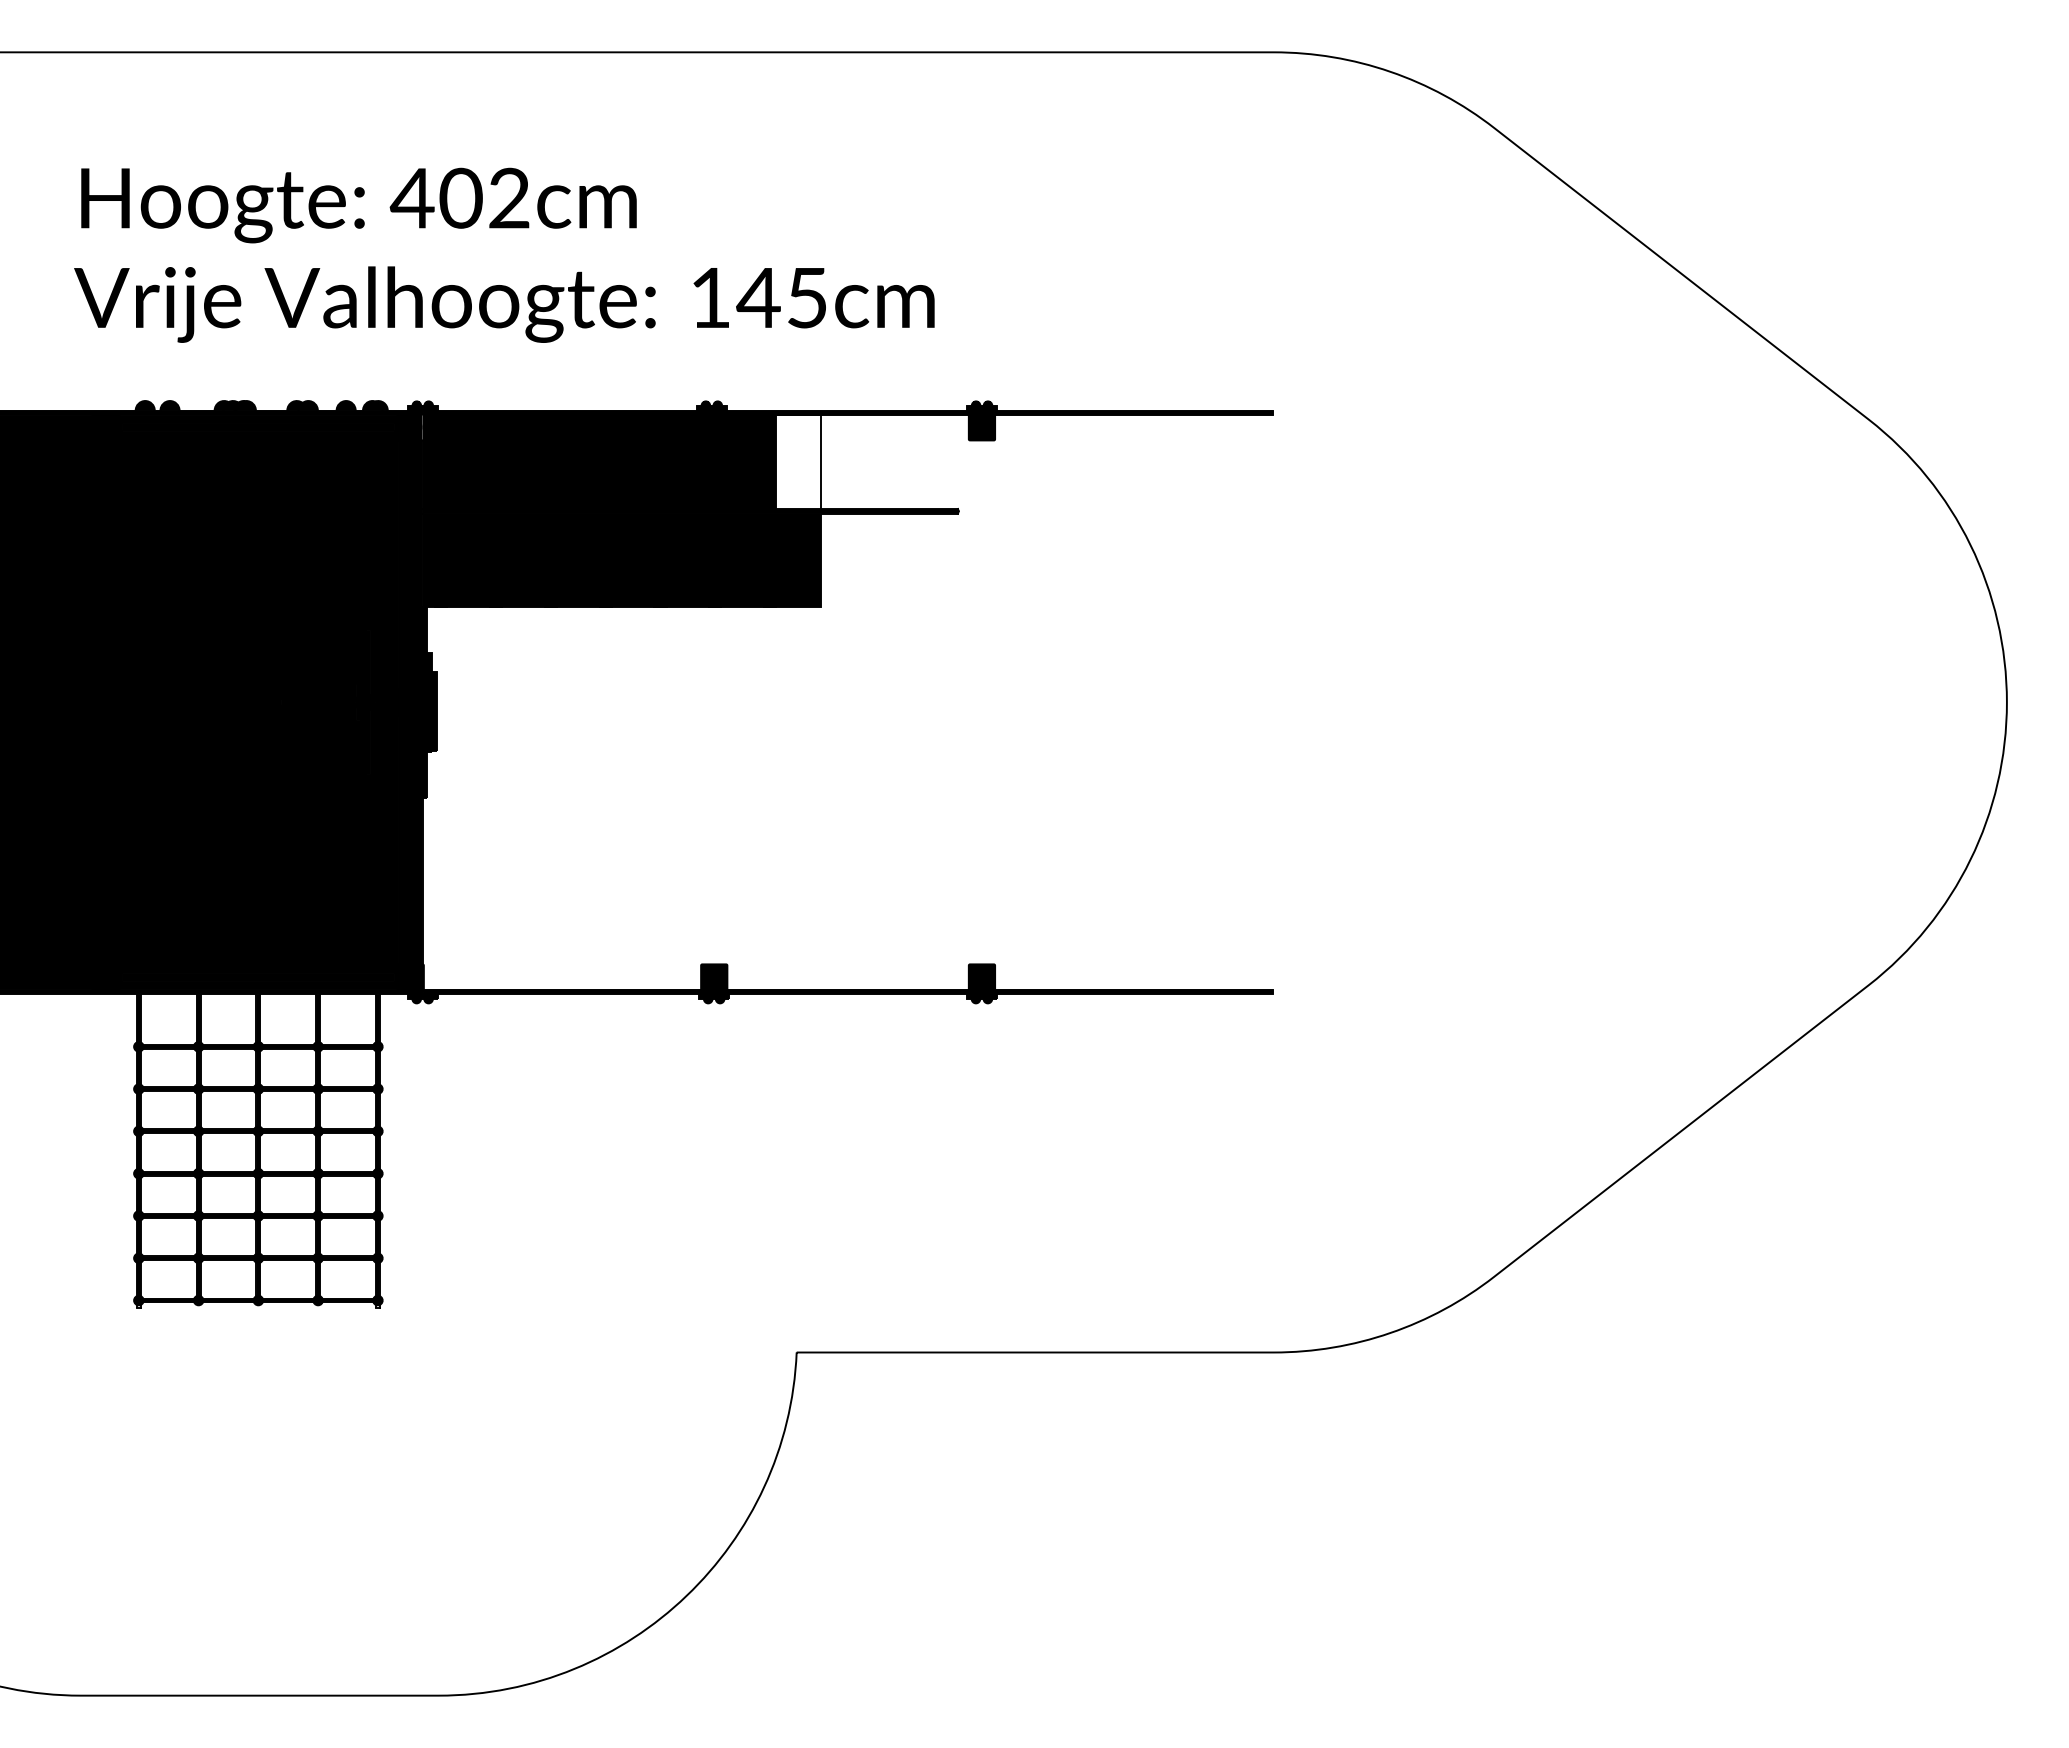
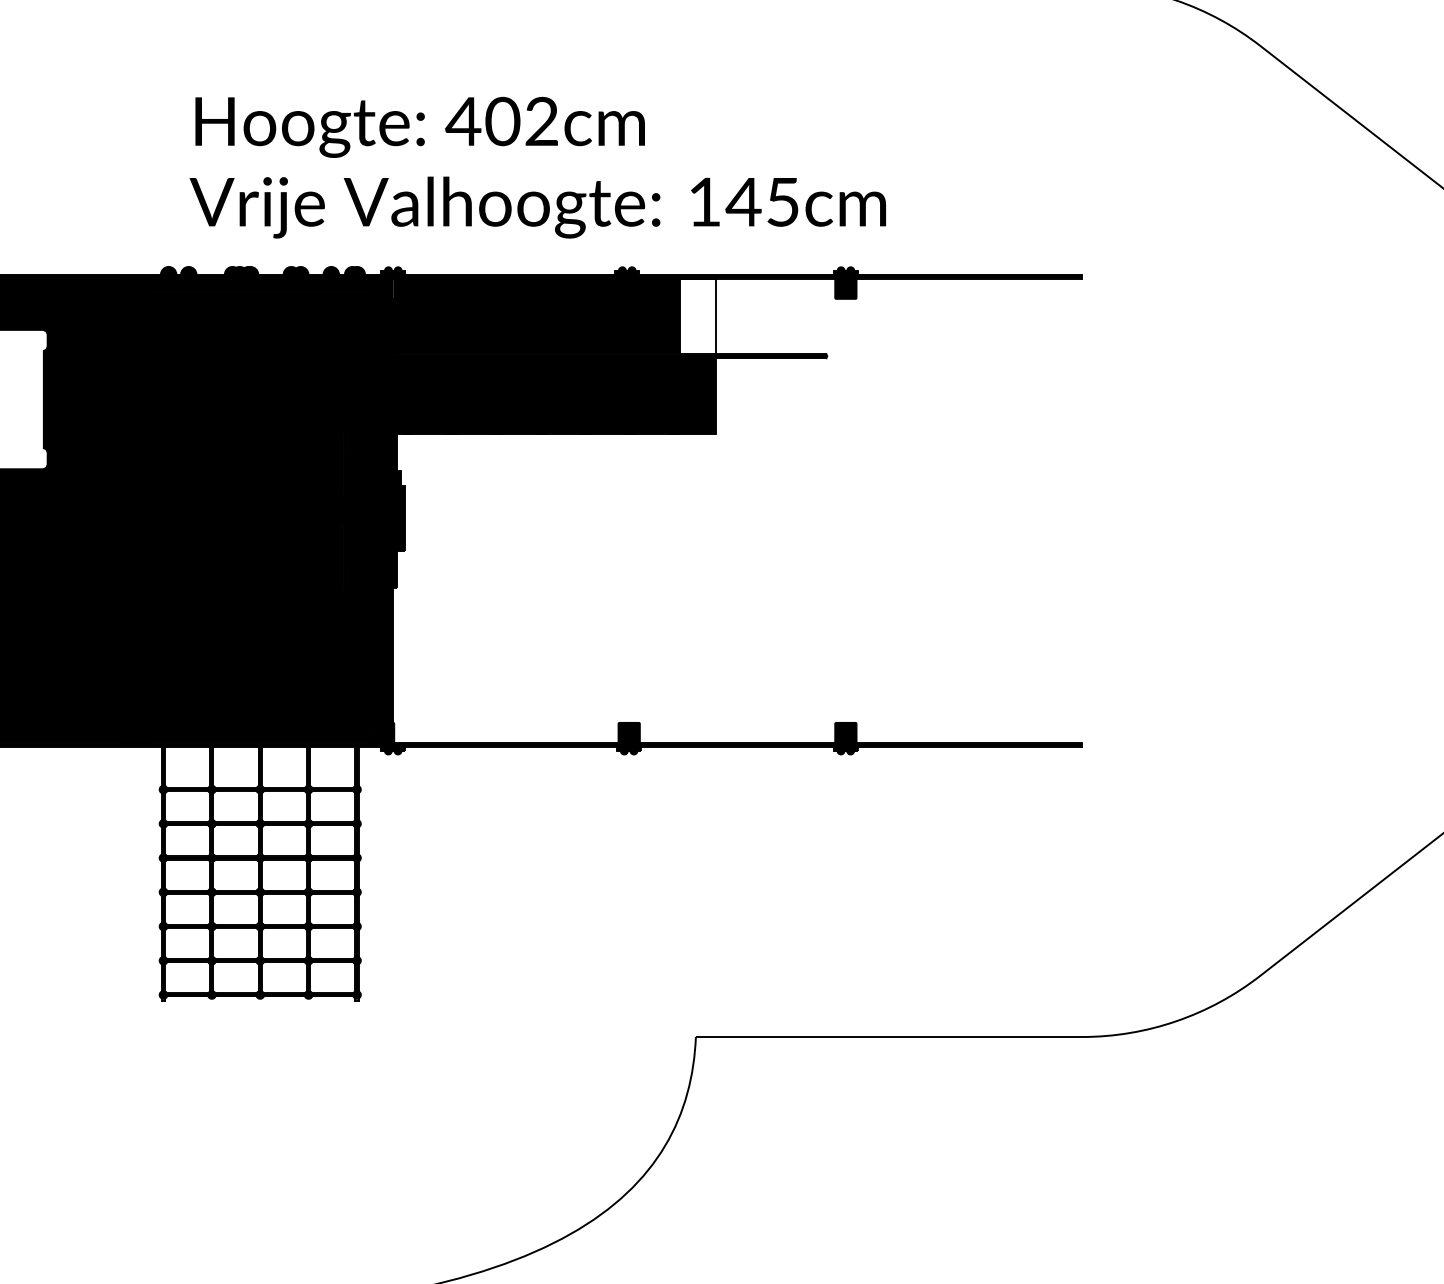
text: (504, 254) -> (537, 167), moved

